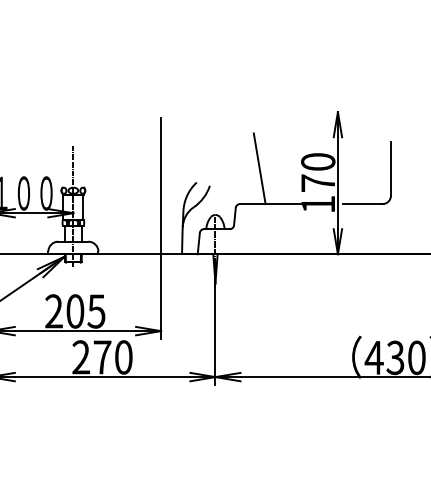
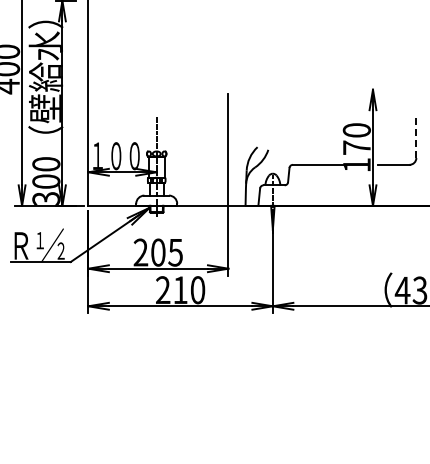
line: (259, 168) -> (308, 135), removed
line: (391, 169) -> (416, 136), solid -> dashed
text: (102, 356) -> (180, 289), 270 -> 210

